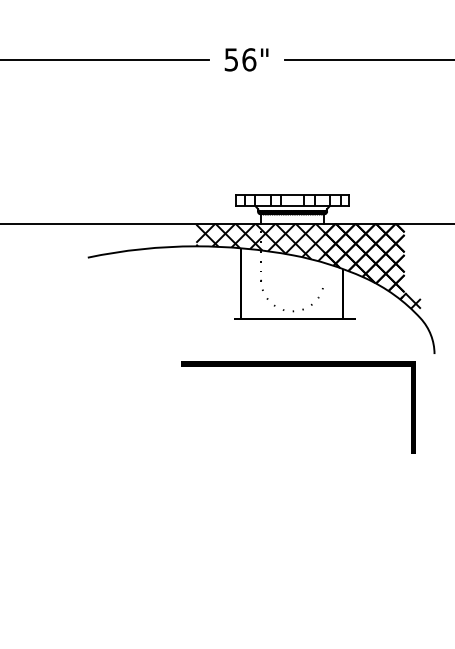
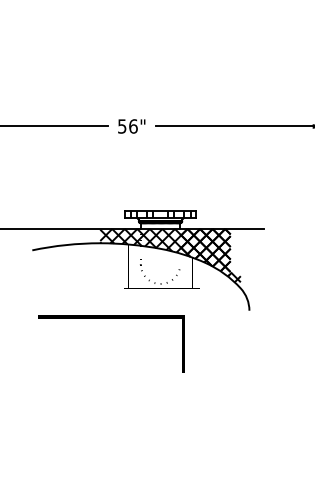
line: (298, 366) -> (111, 318), moved

